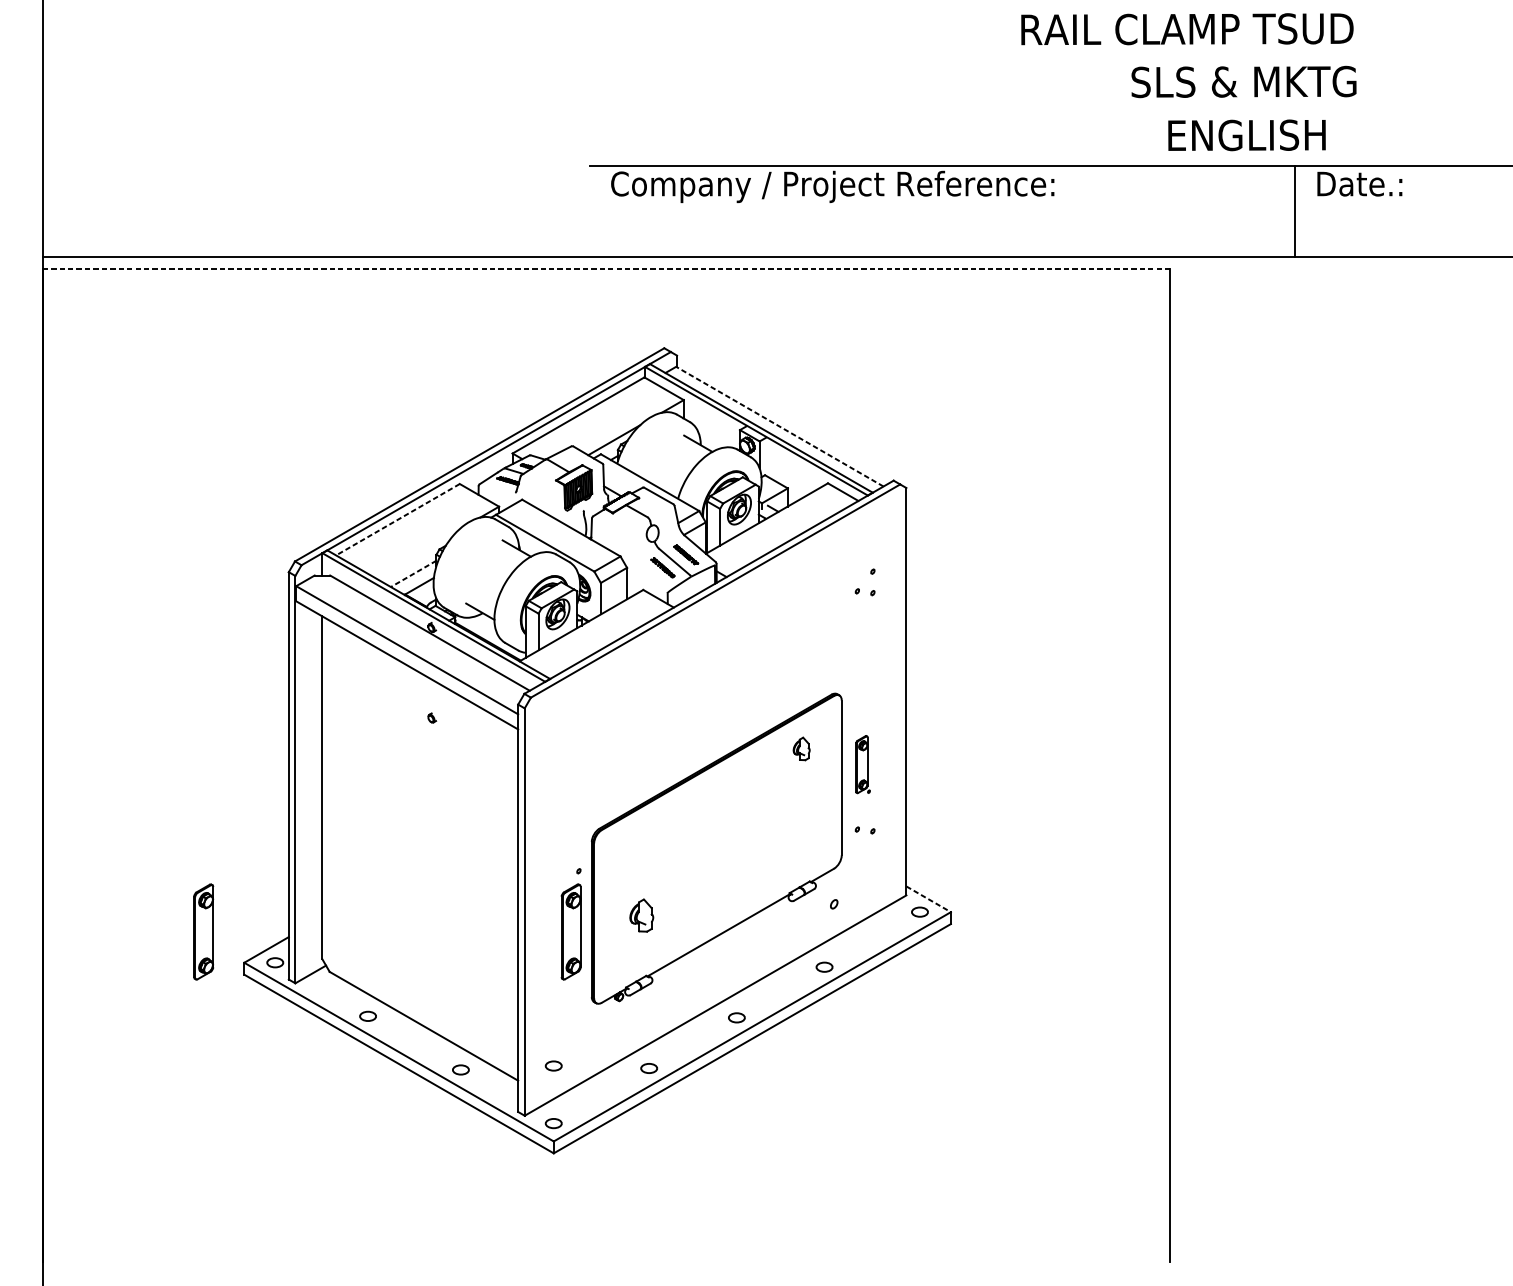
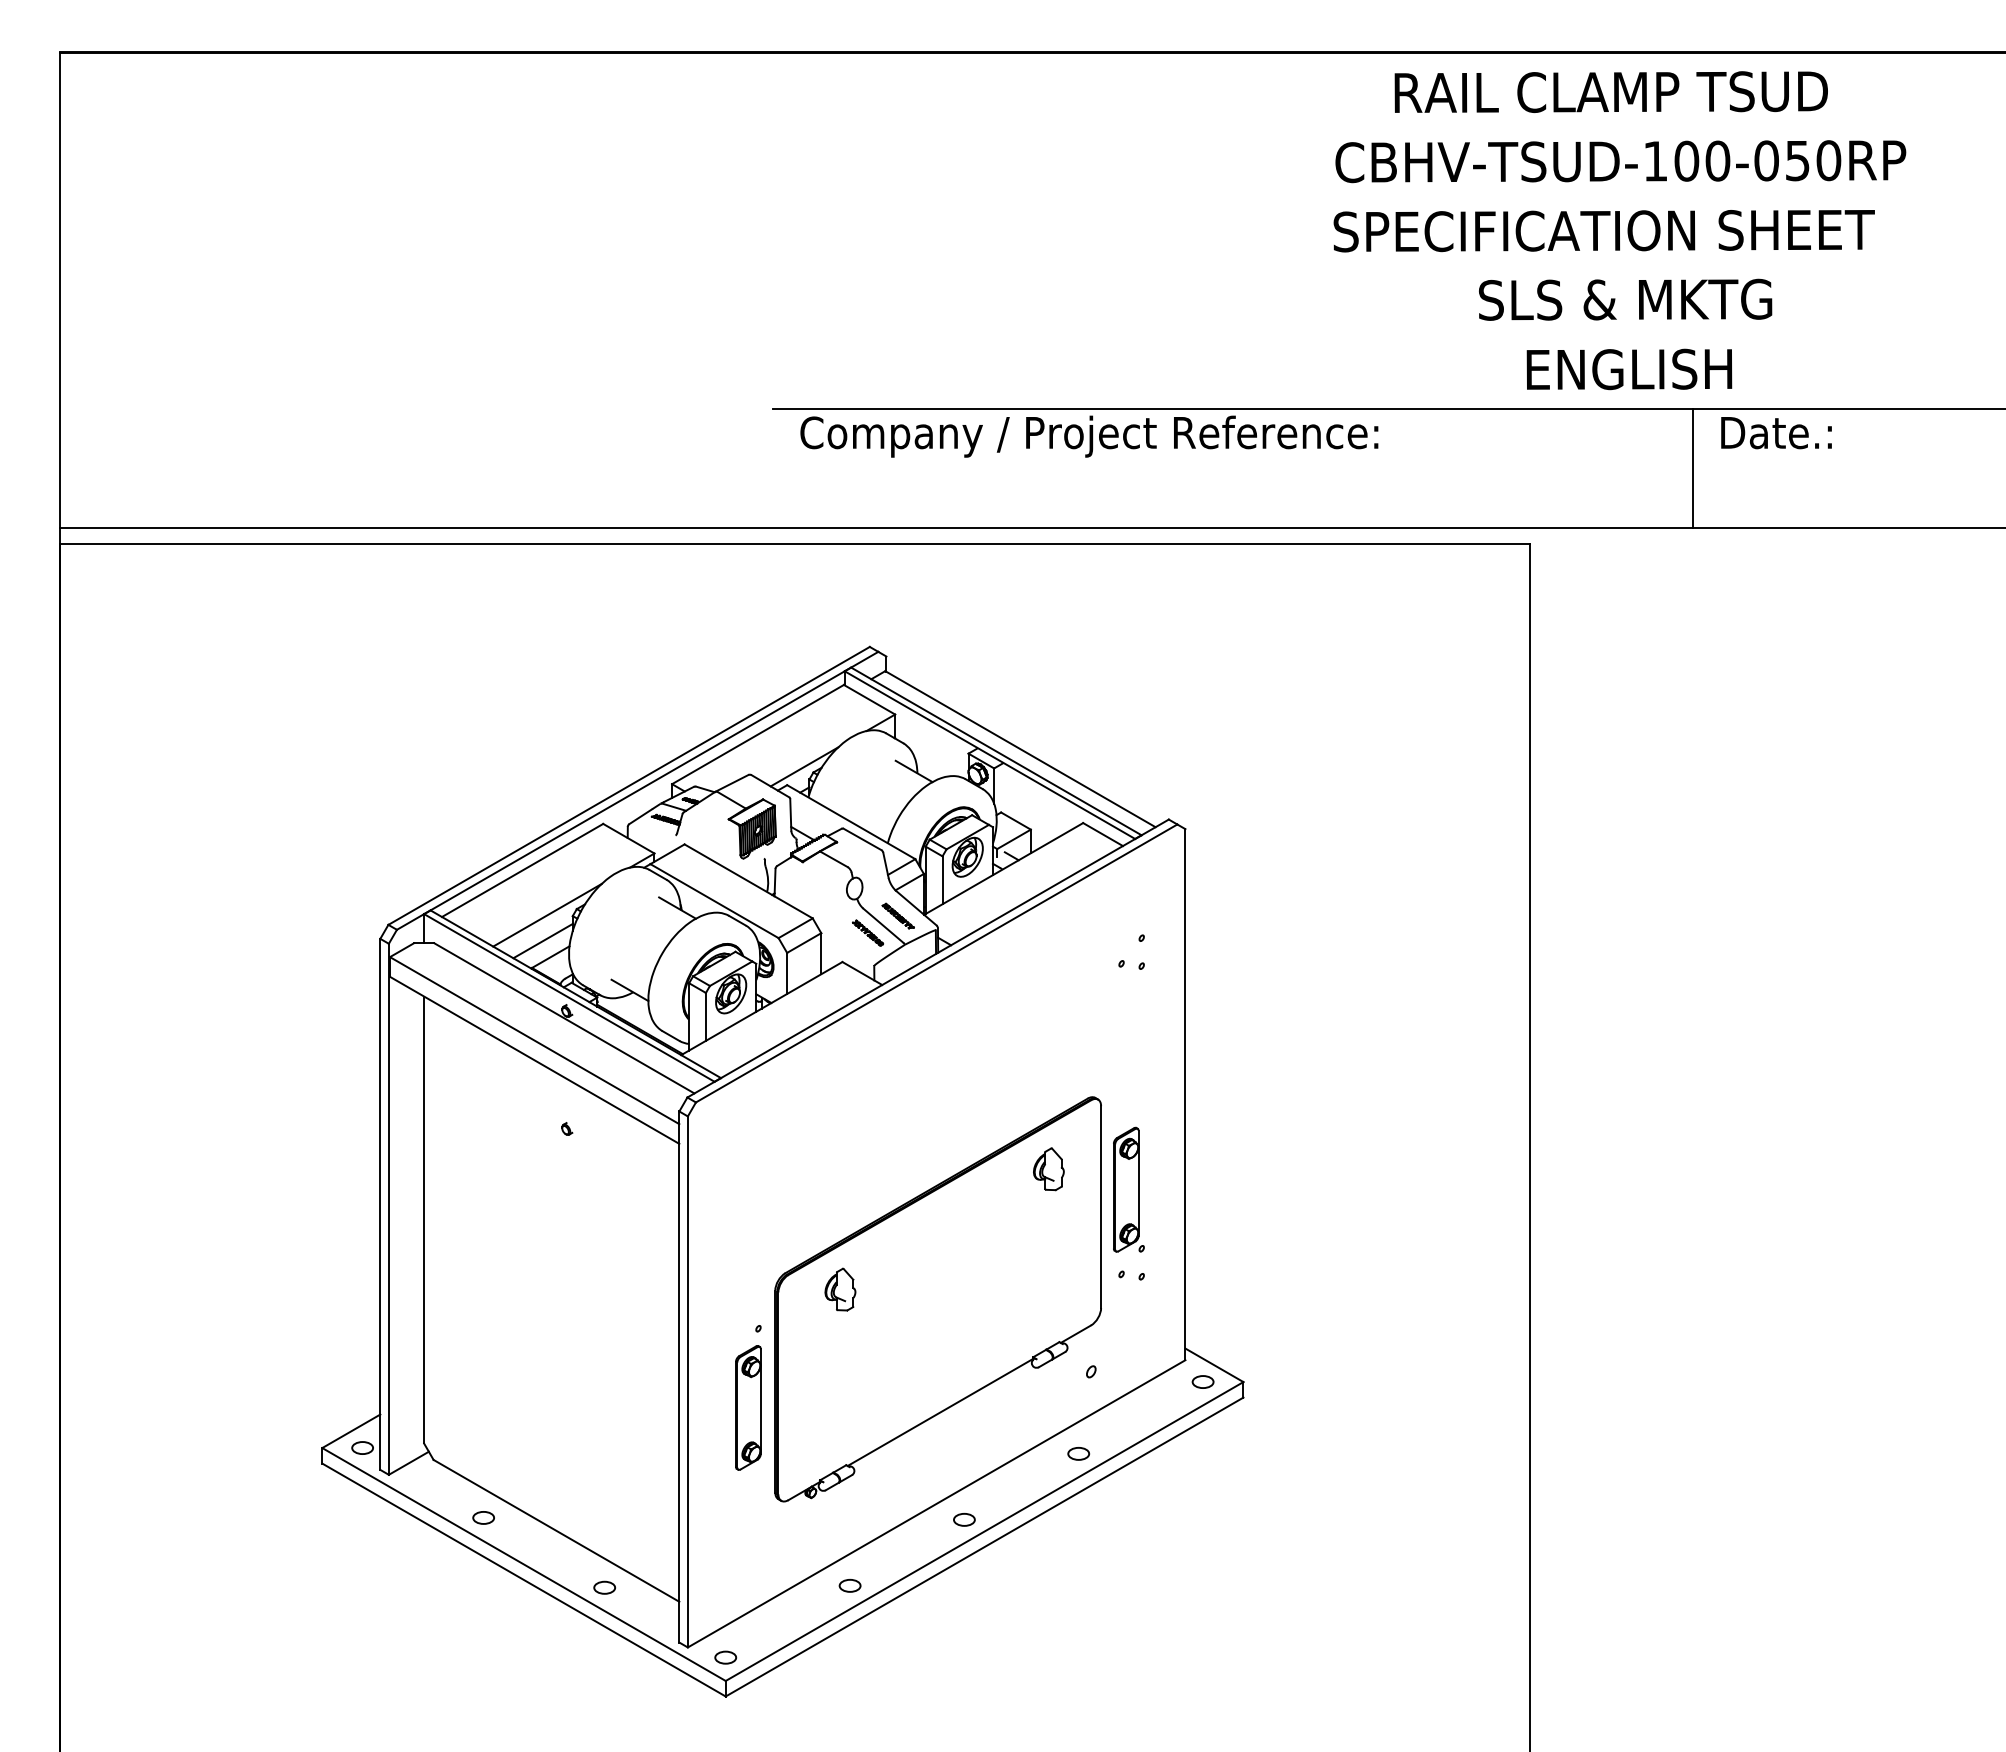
text: (1227, 29) -> (1603, 231), RAIL CLAMP TSUD -> SPECIFICATION SHEET
line: (606, 268) -> (794, 543), dashed -> solid
line: (779, 426) -> (1020, 748), dashed -> solid
line: (397, 519) -> (522, 870), dashed -> solid
line: (417, 553) -> (547, 914), added
line: (413, 574) -> (542, 941), dashed -> solid
part: (801, 749) -> (1048, 1169), size x1.43
part: (862, 764) -> (1128, 1189), size x1.67
line: (928, 899) -> (1214, 1365), dashed -> solid
part: (641, 915) -> (840, 1289), moved
part: (203, 931) -> (269, 1407), removed
part: (553, 1065) -> (725, 1582), removed

